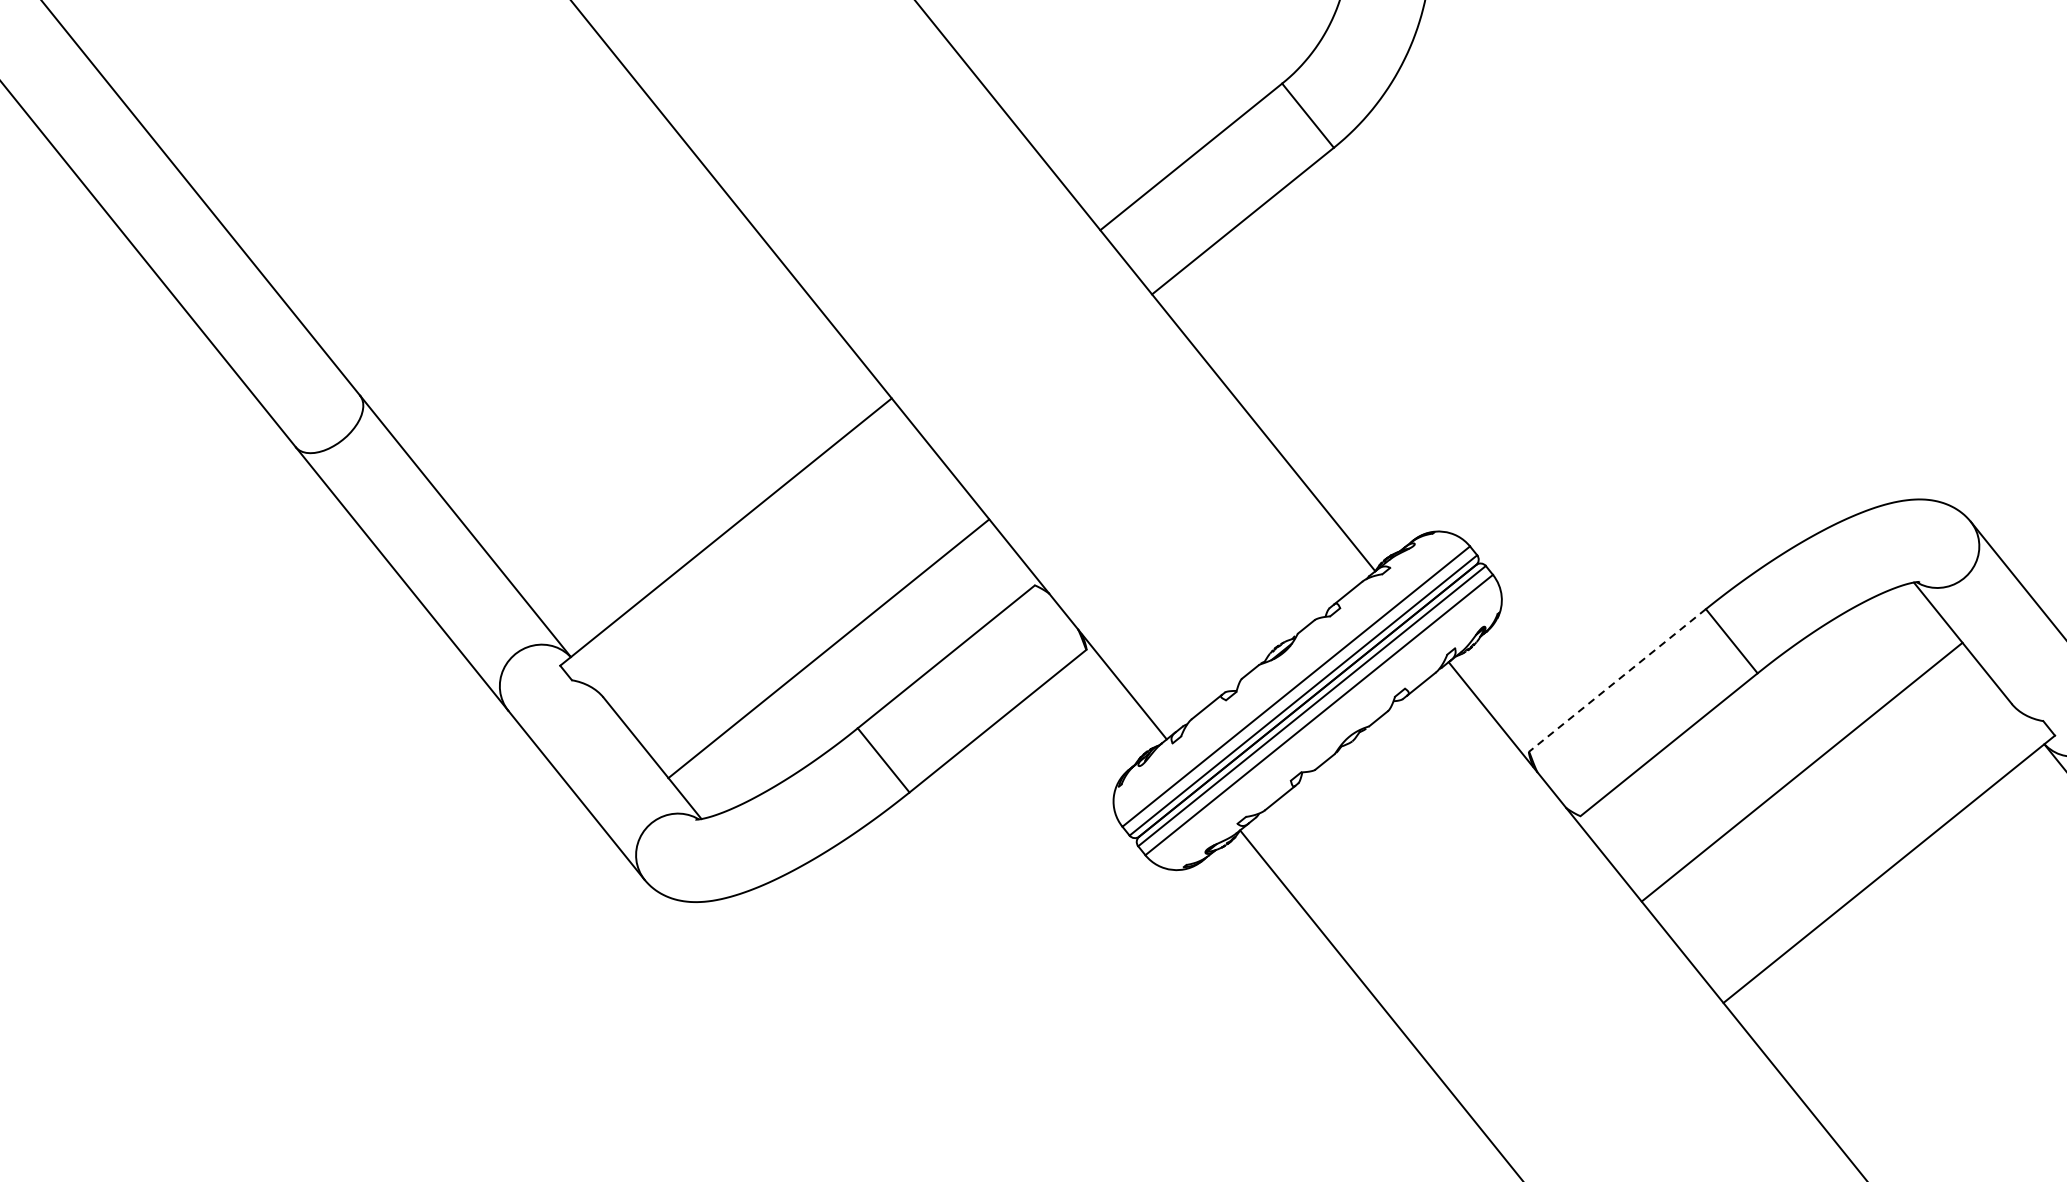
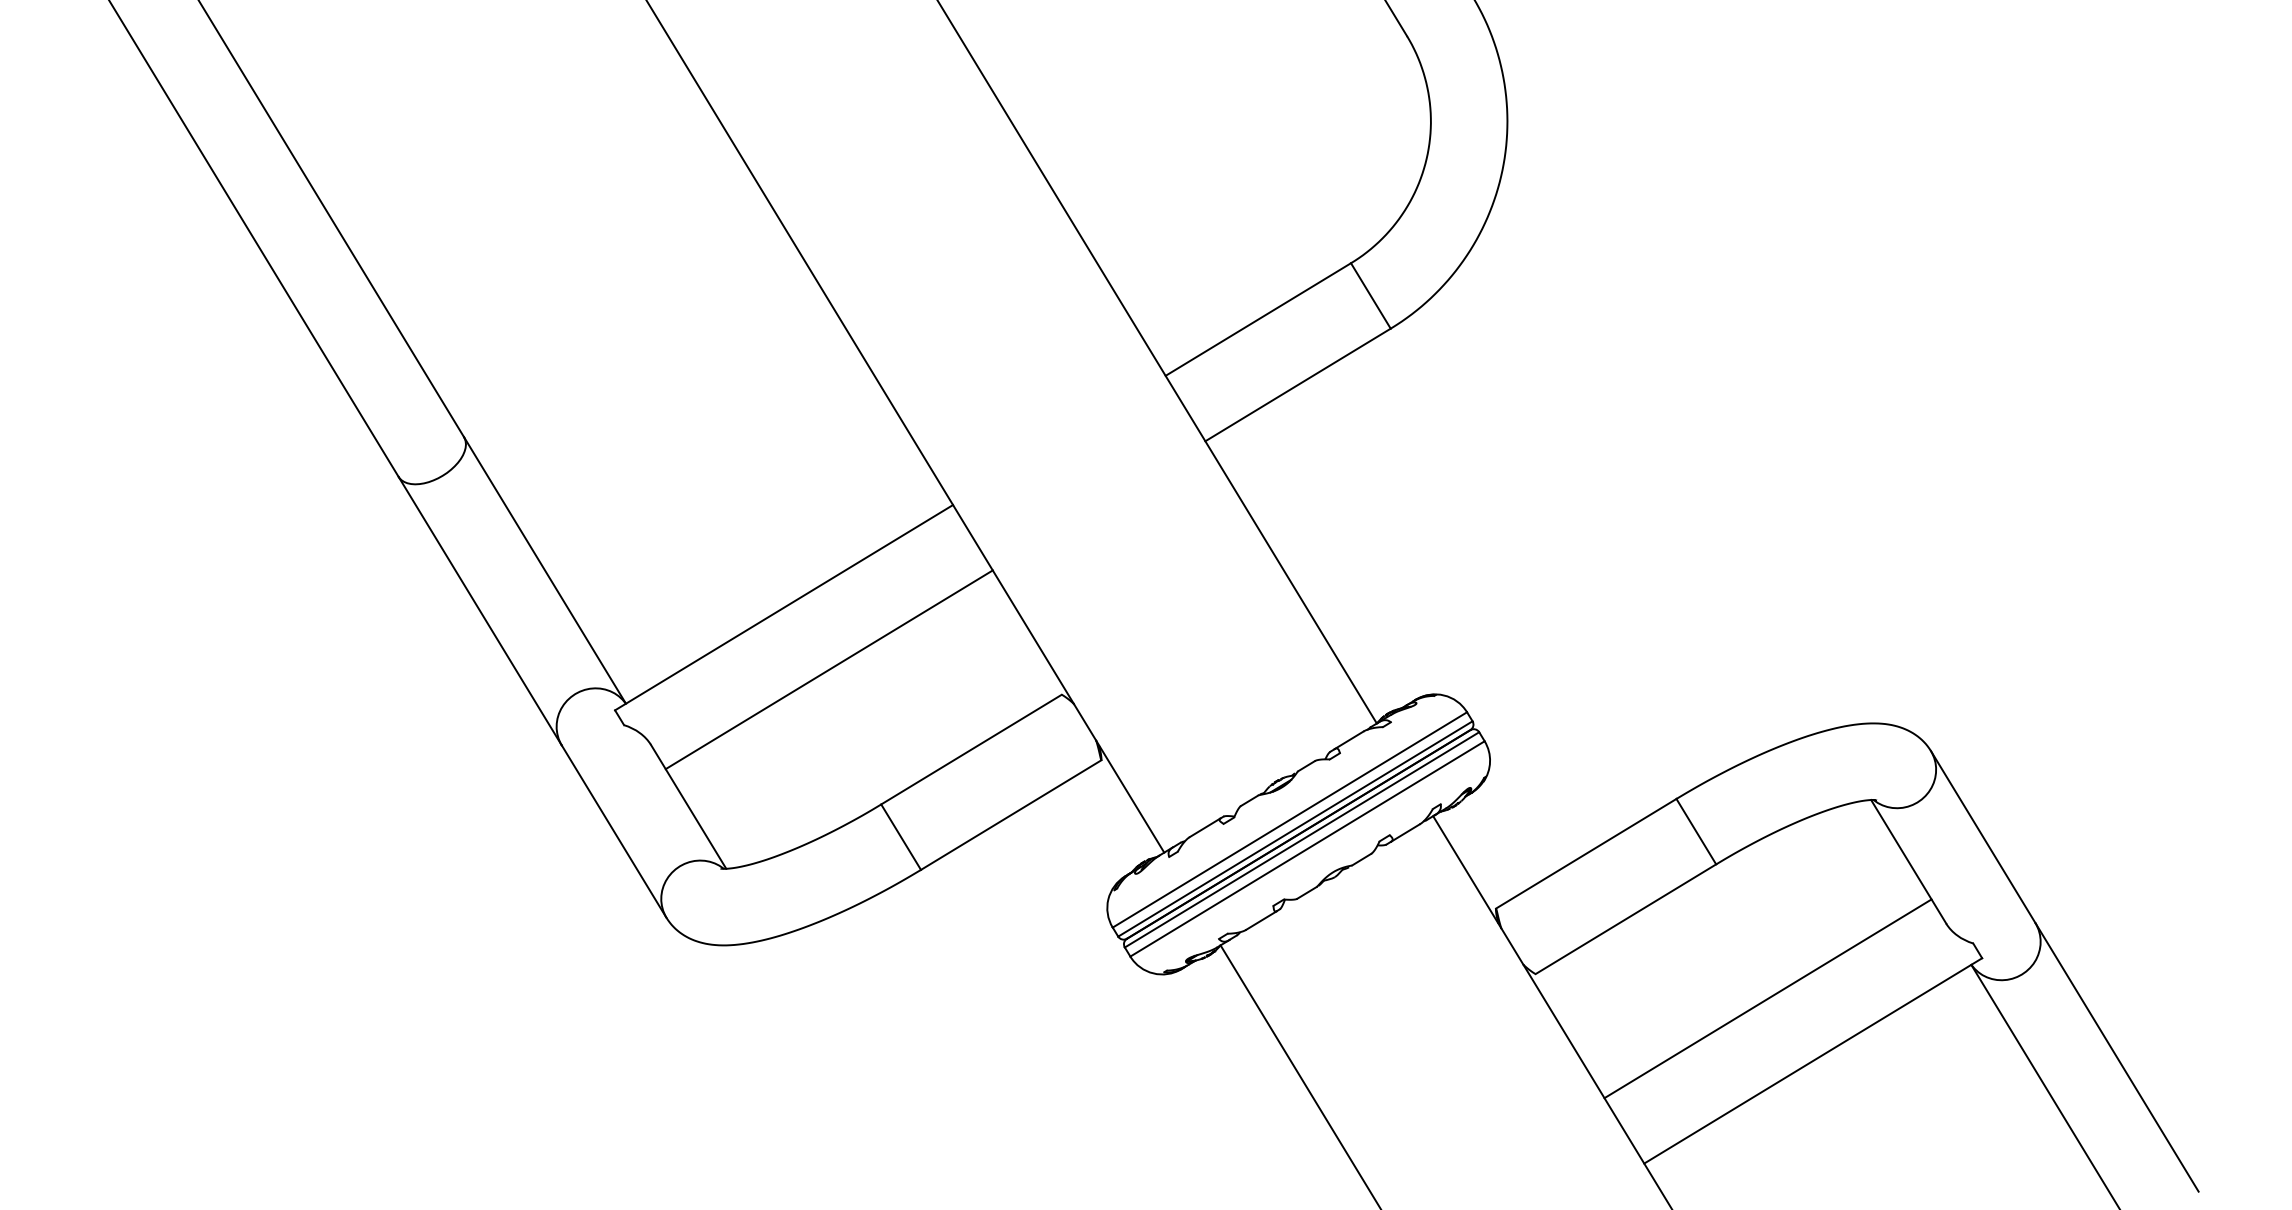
line: (827, 648) -> (828, 669), moved
line: (1617, 680) -> (1586, 853), dashed -> solid
line: (1801, 771) -> (1767, 998), moved

